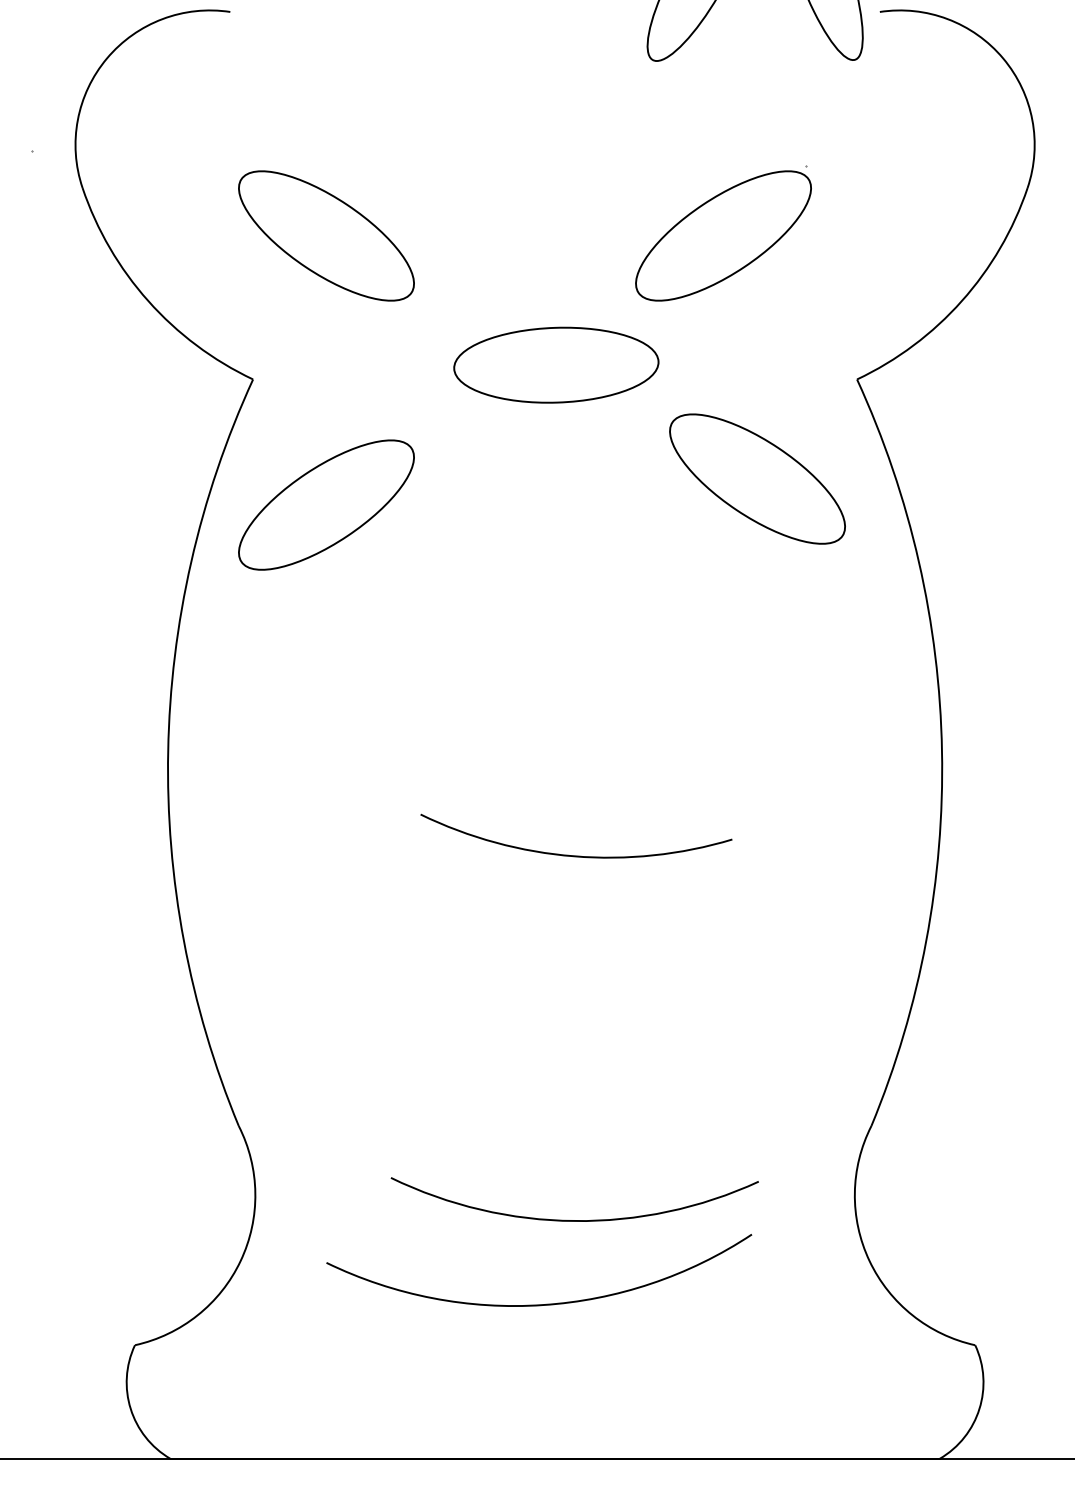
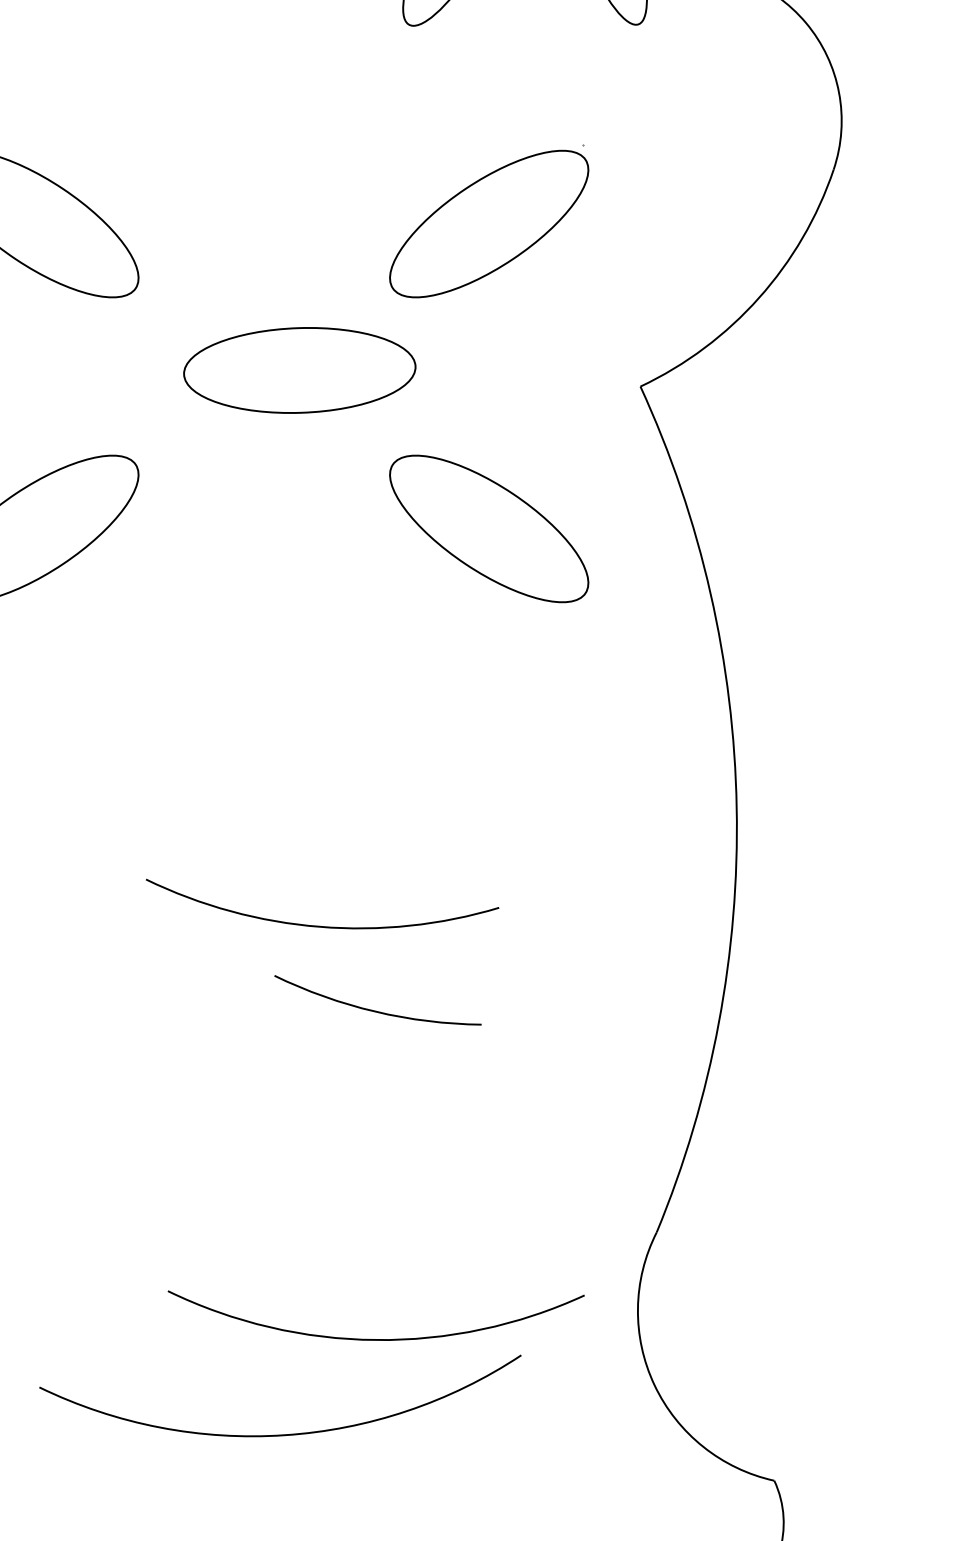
part: (757, 478) -> (489, 528), moved
arc: (621, 929) -> (373, 1009), added
arc: (574, 1220) -> (375, 1339), moved

